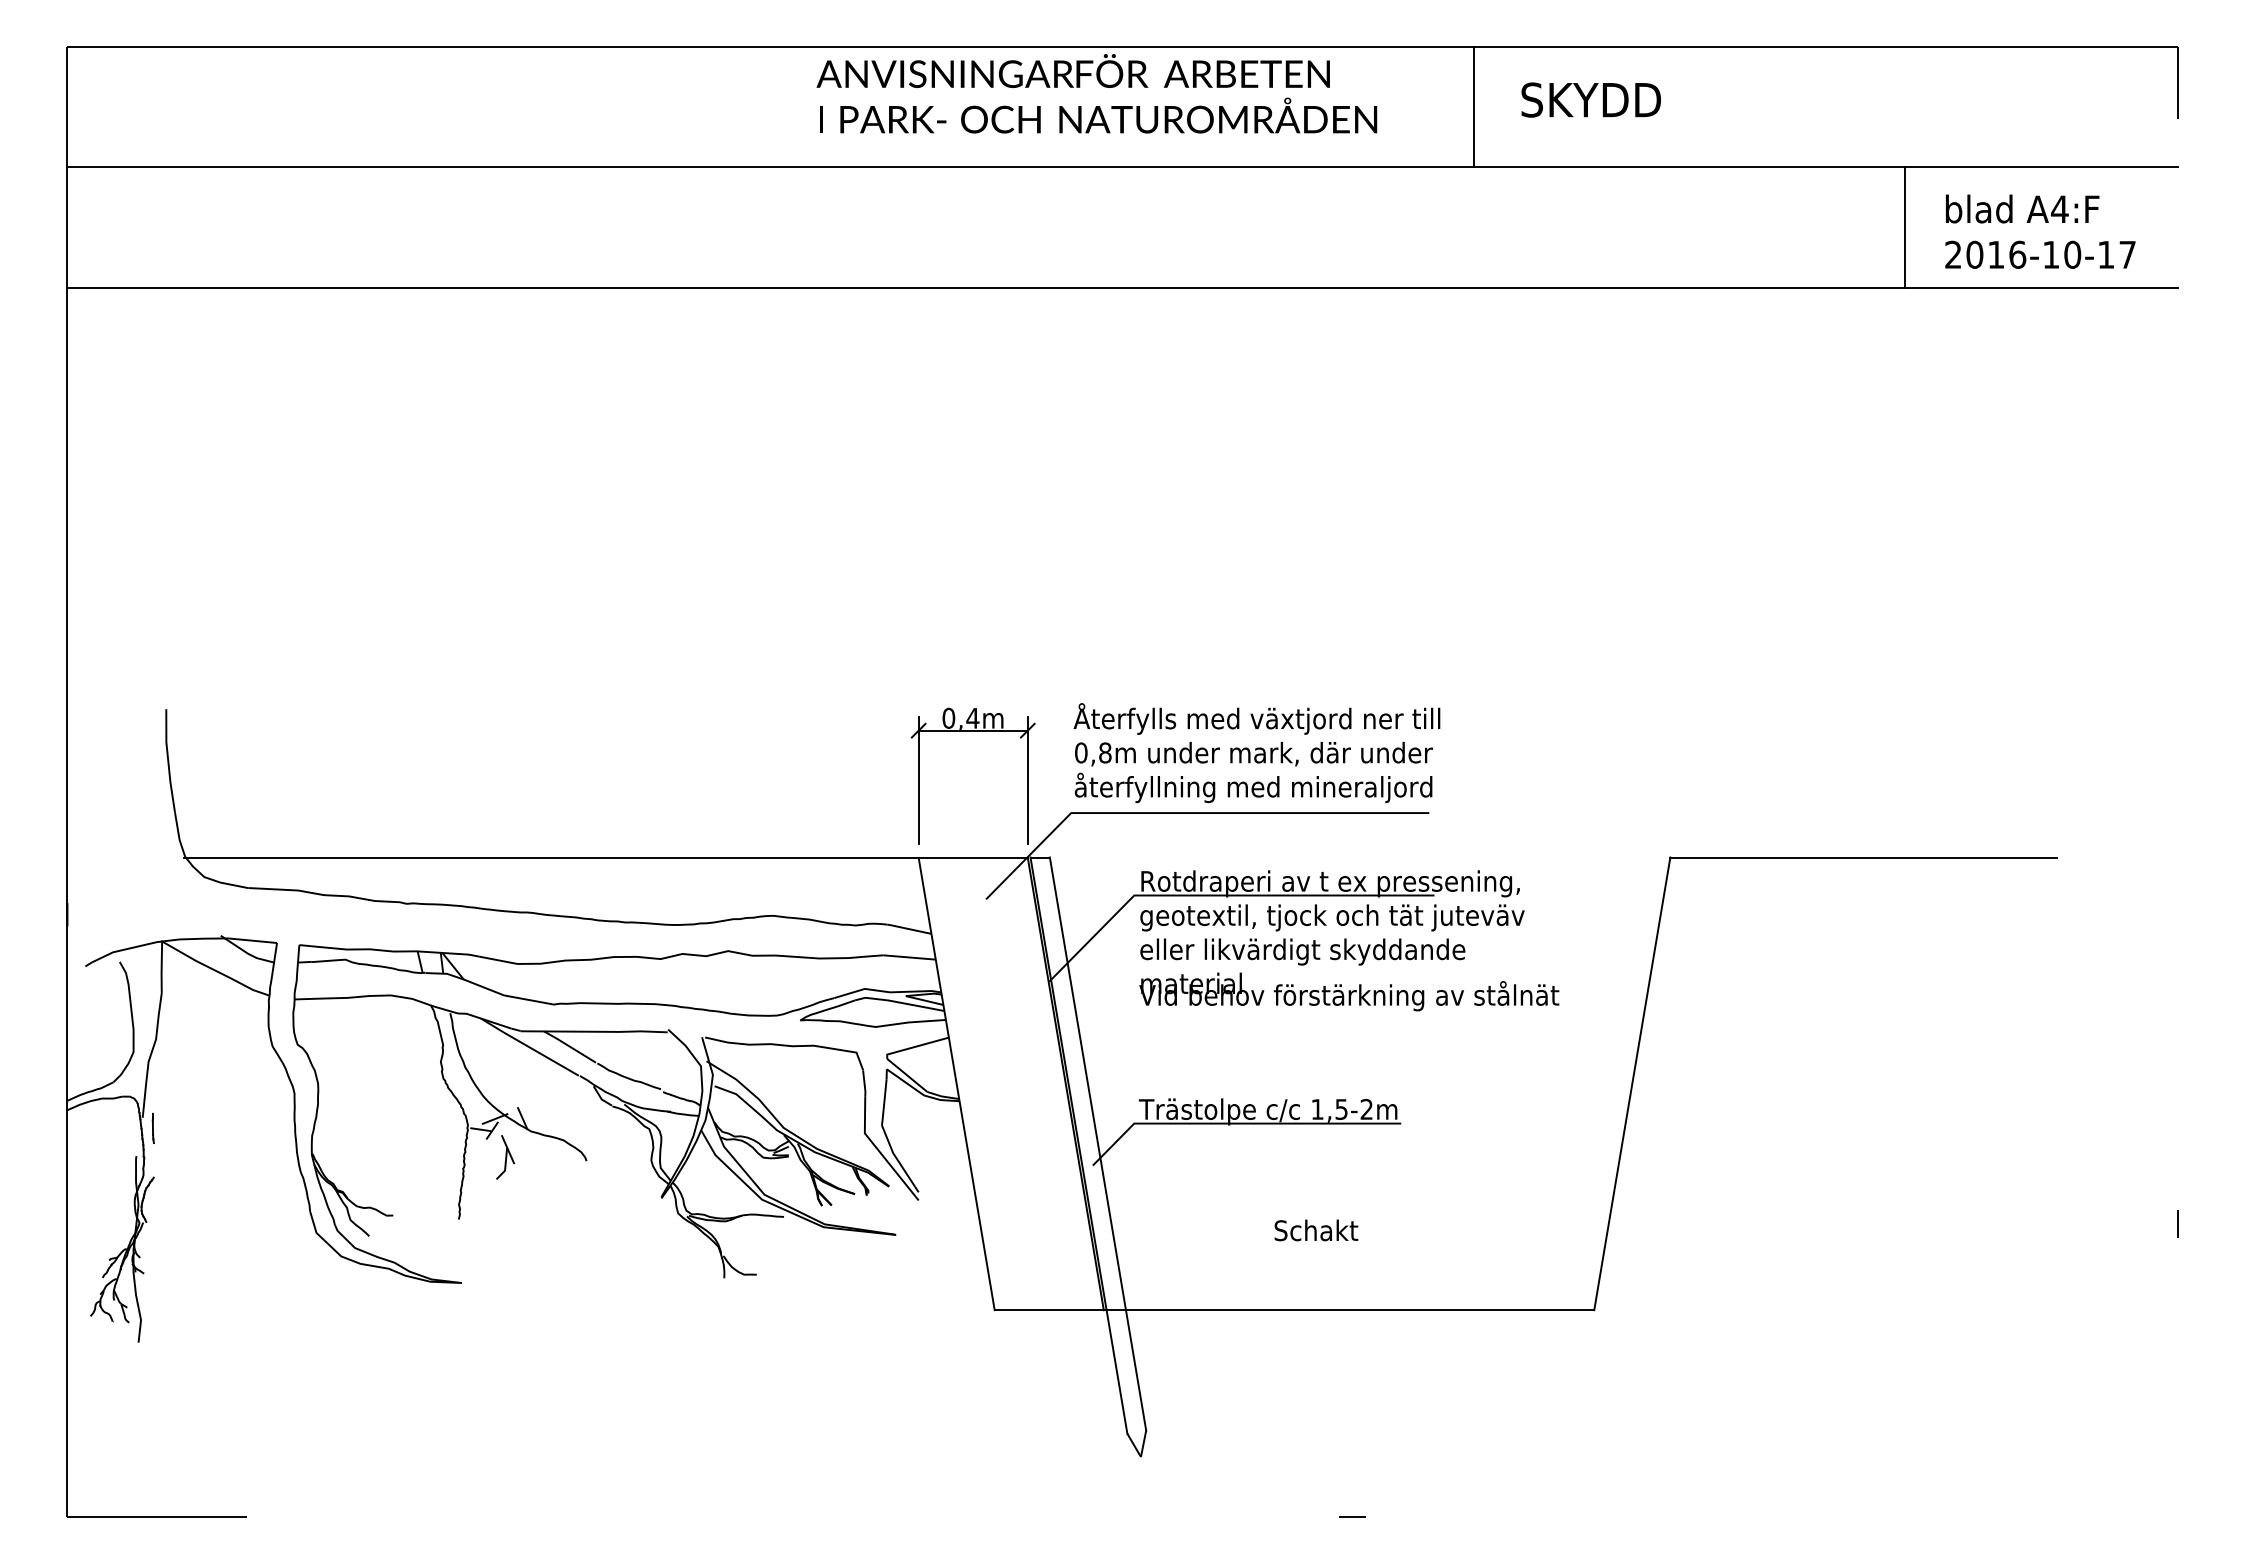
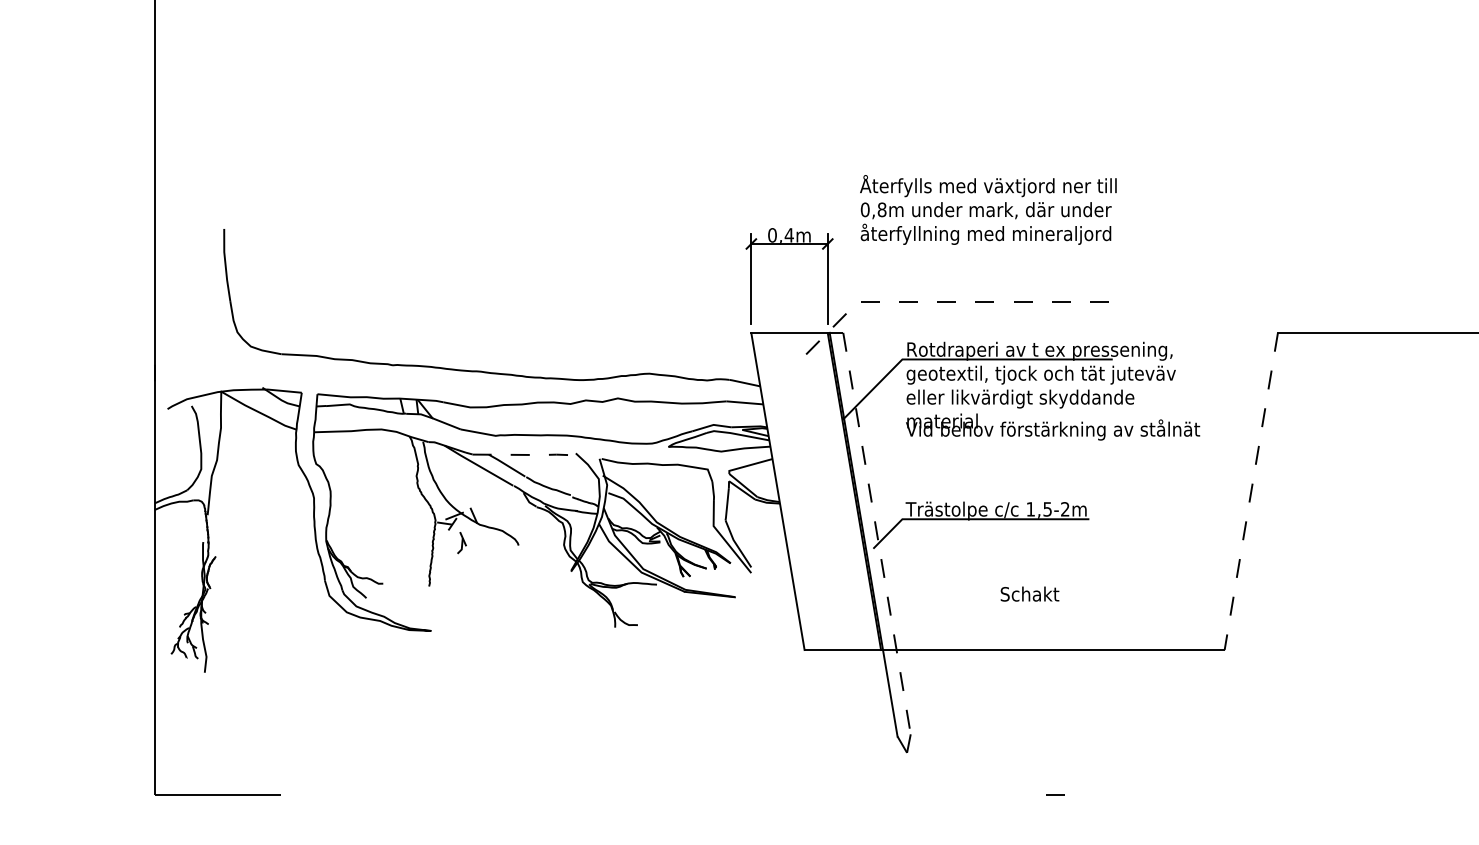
text: (1256, 753) -> (988, 210), moved
line: (1188, 813) -> (940, 302), solid -> dashed
line: (550, 857) -> (493, 332), removed
line: (595, 1031) -> (524, 454), solid -> dashed
line: (1632, 1083) -> (1251, 491), solid -> dashed
line: (152, 1127) -> (214, 522), removed
line: (1098, 1144) -> (877, 533), solid -> dashed
part: (505, 1157) -> (461, 543), size x0.7

